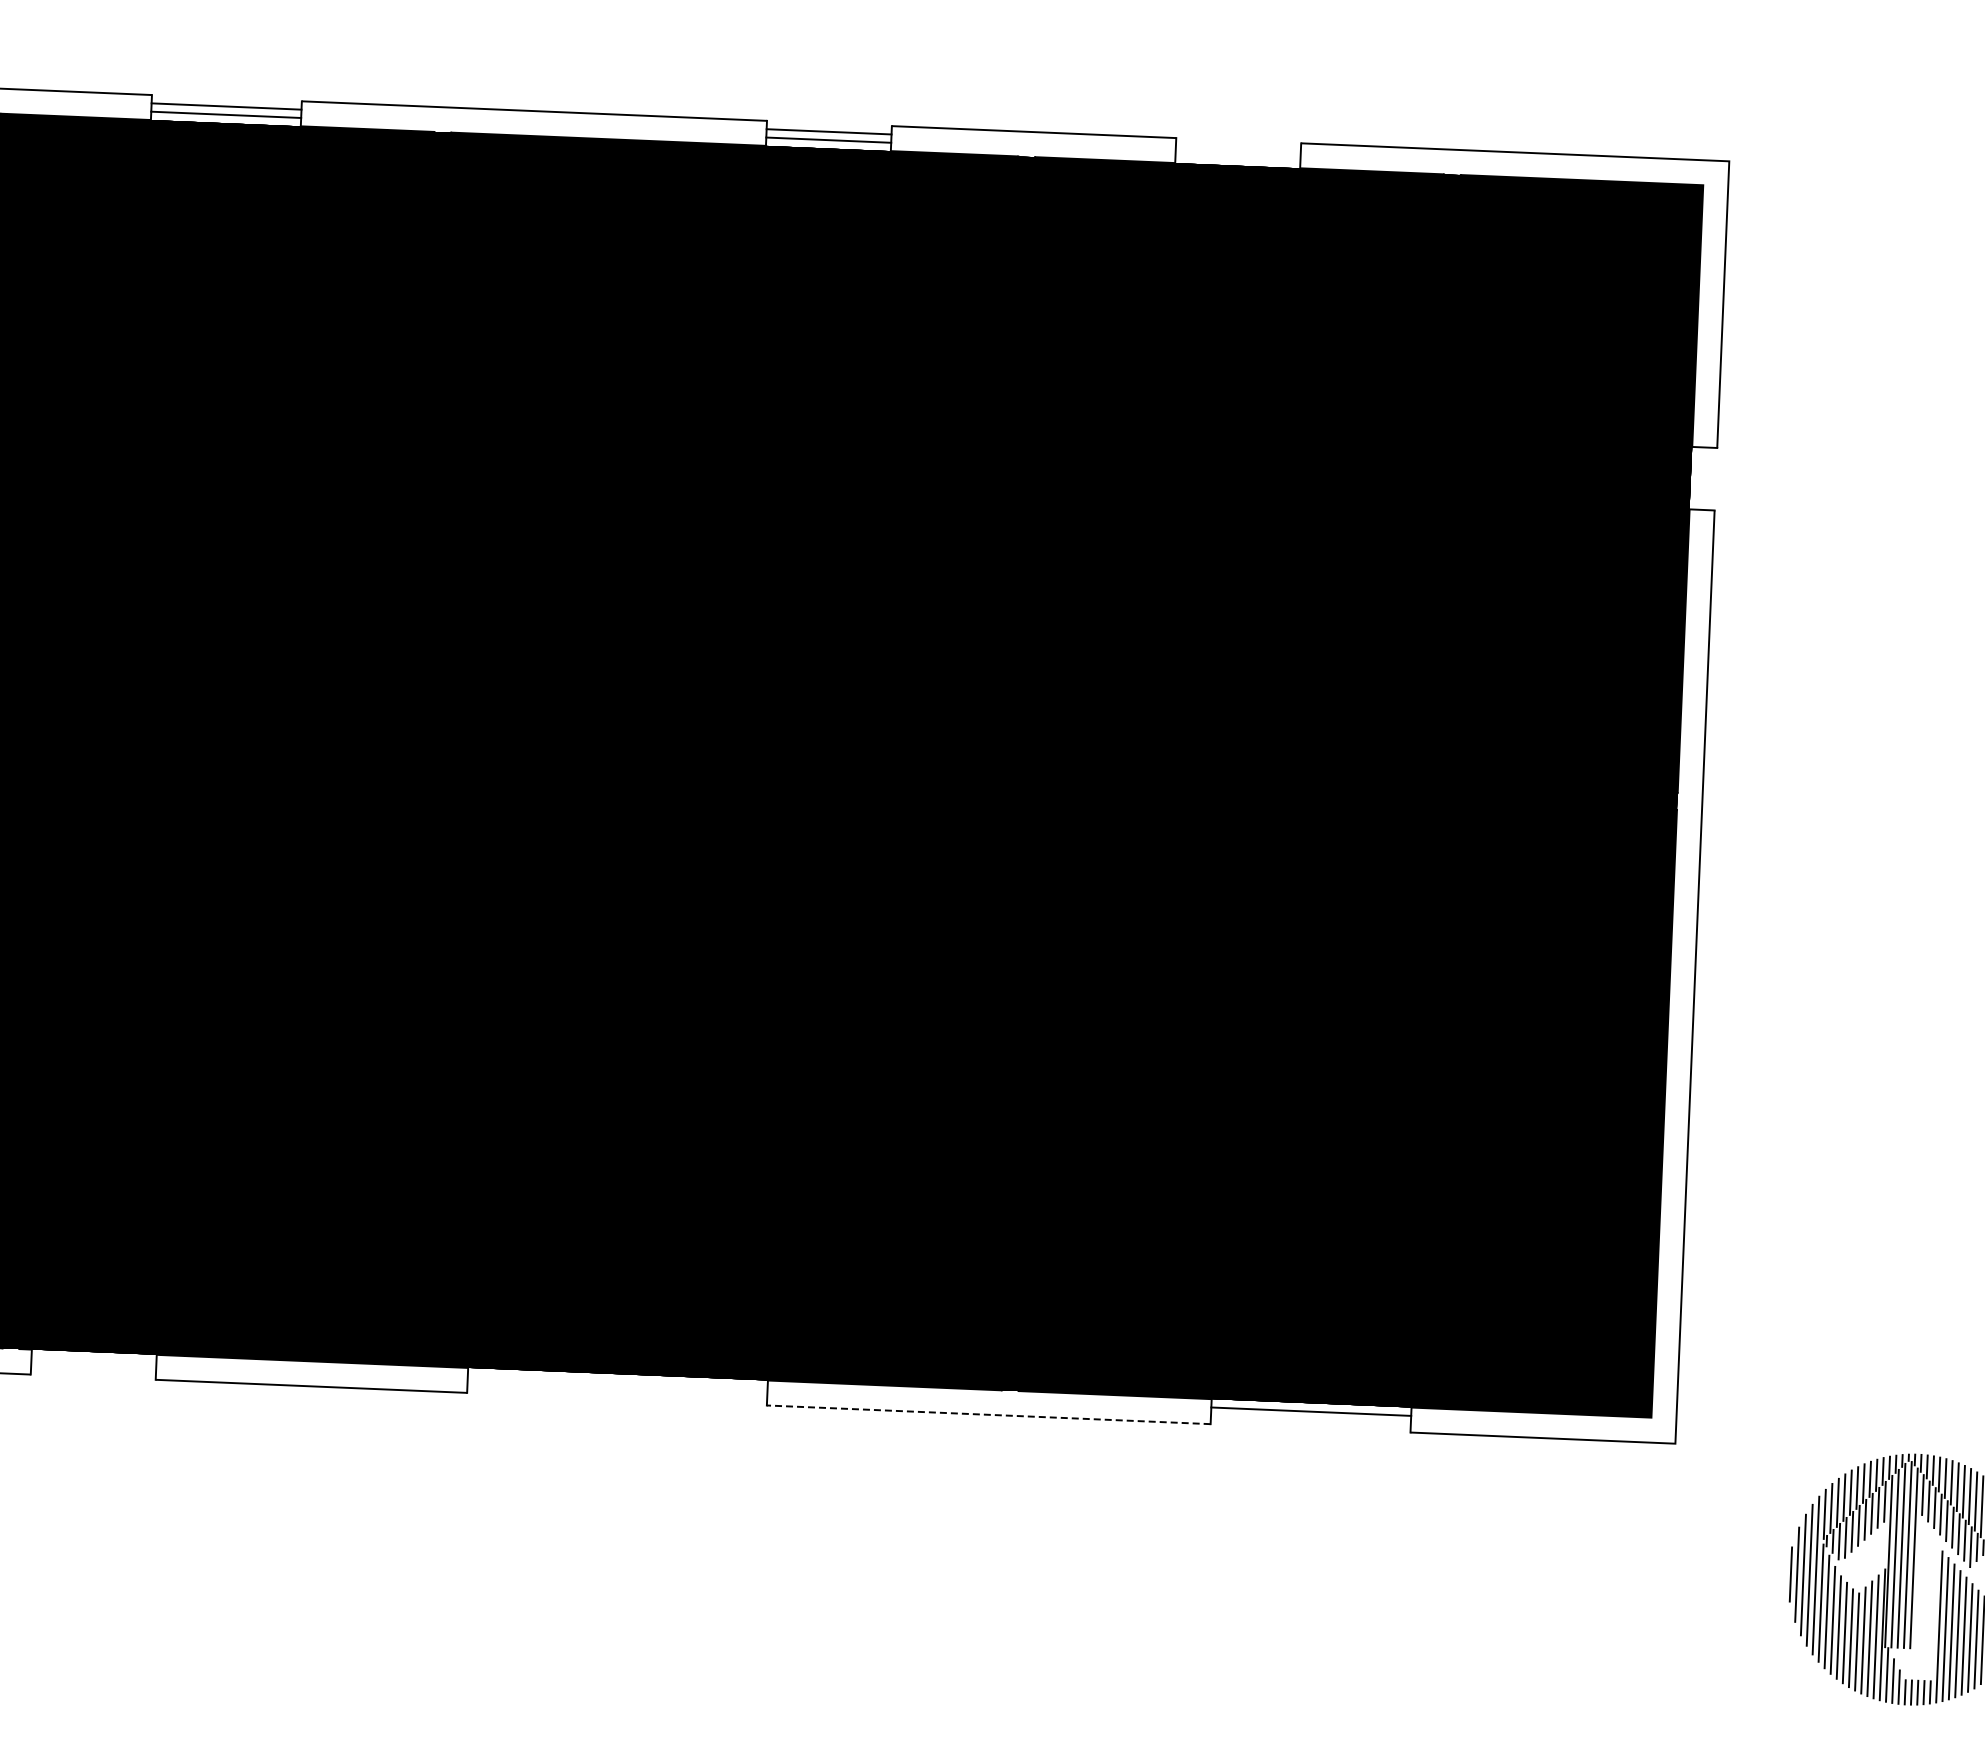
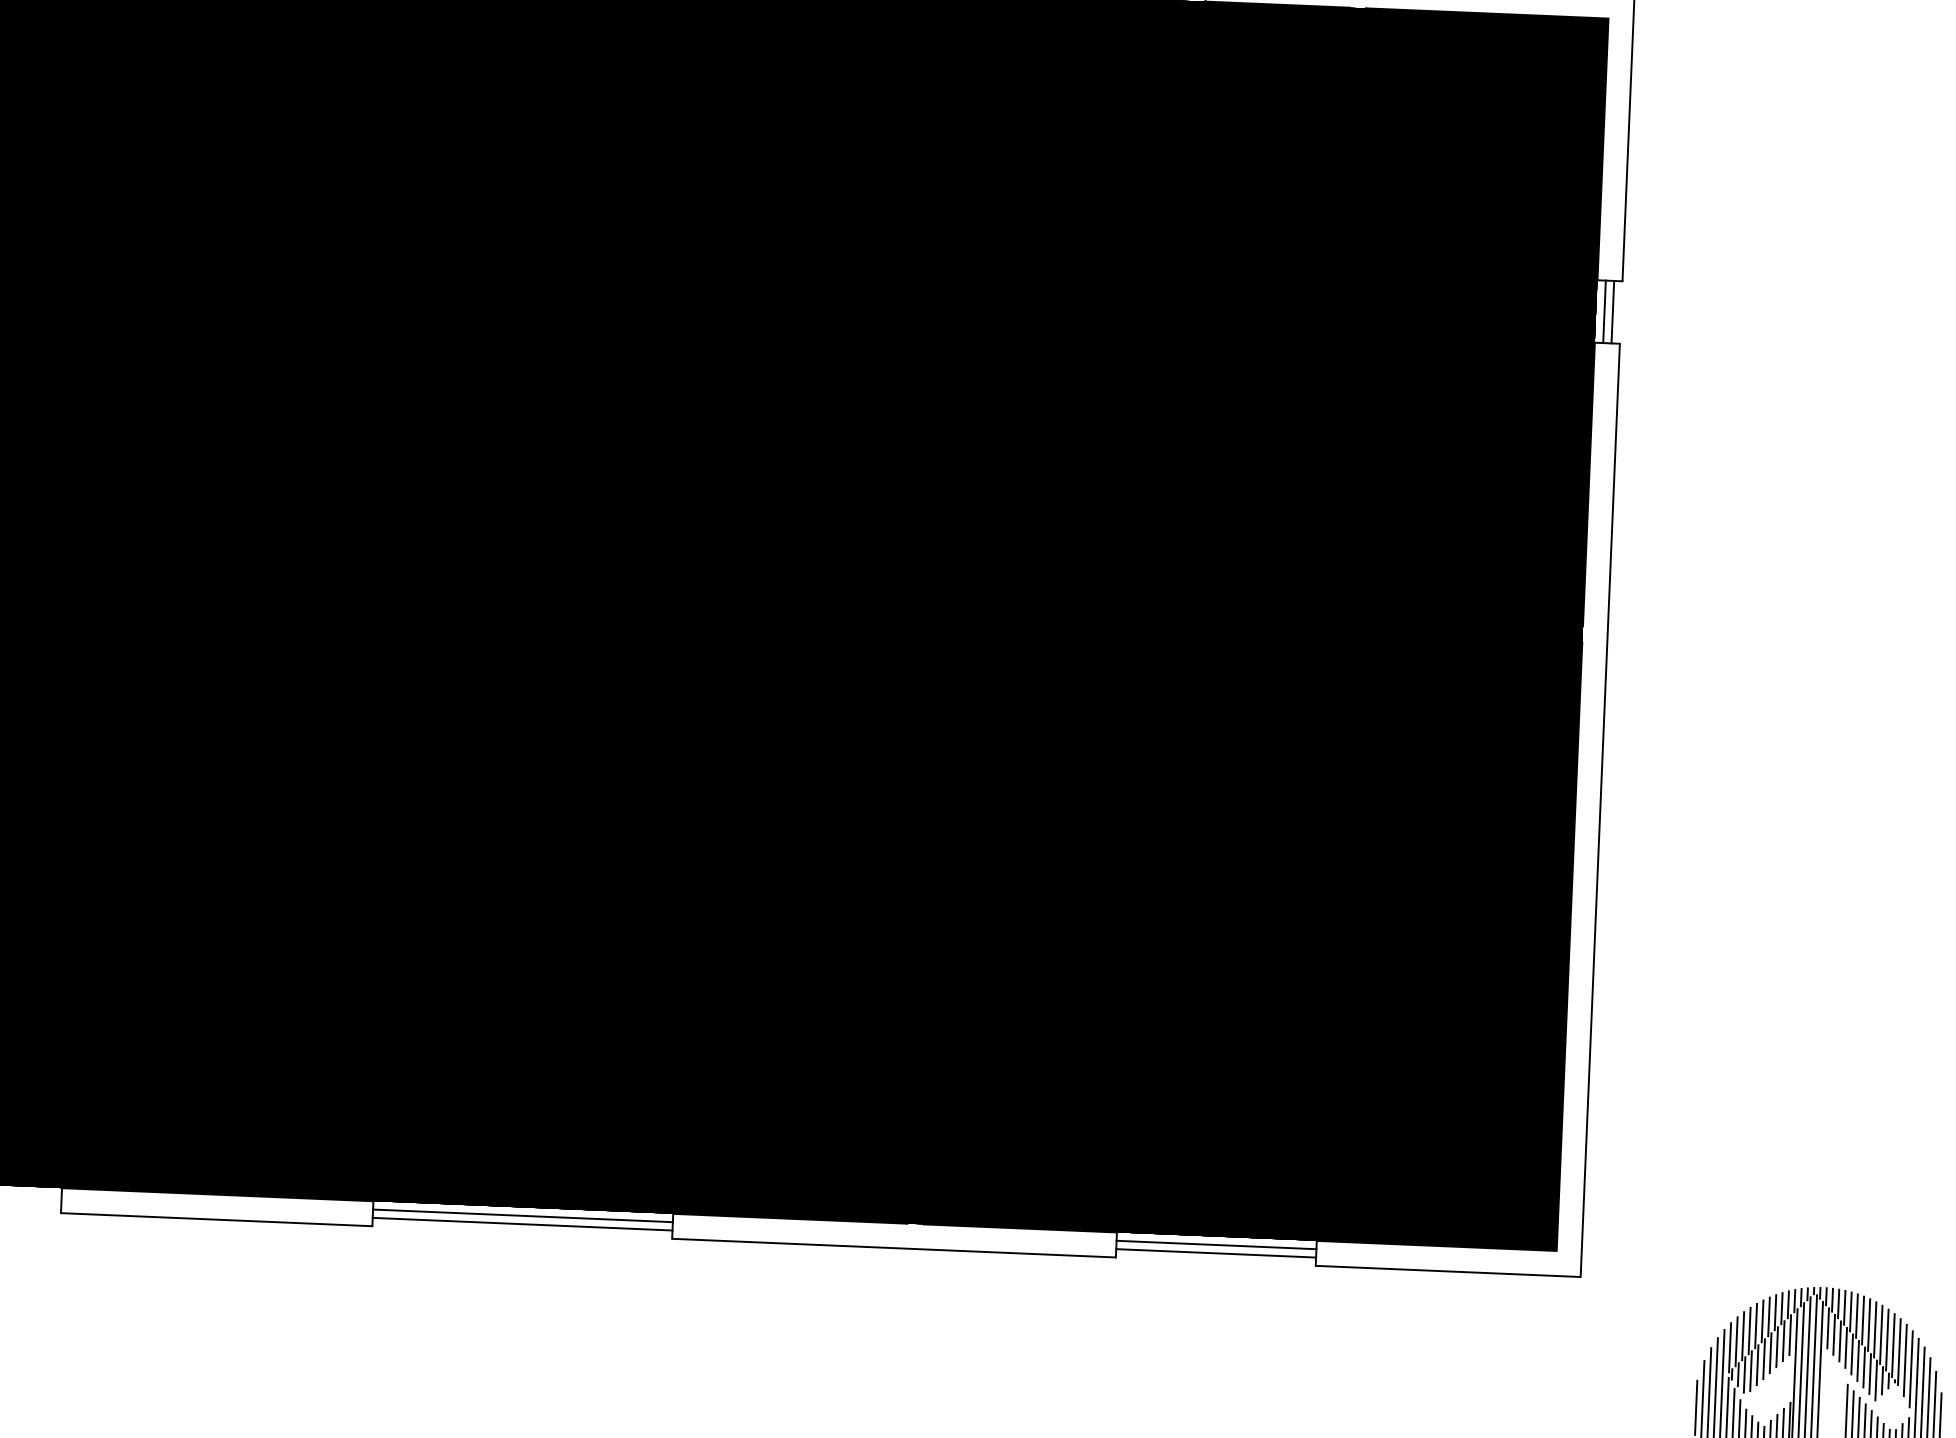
line: (1698, 478) -> (1603, 311), added
line: (1707, 478) -> (1612, 311), added
line: (617, 1382) -> (522, 1215), added
line: (617, 1390) -> (522, 1223), added
line: (988, 1414) -> (893, 1247), dashed -> solid
line: (1310, 1419) -> (1215, 1252), added

